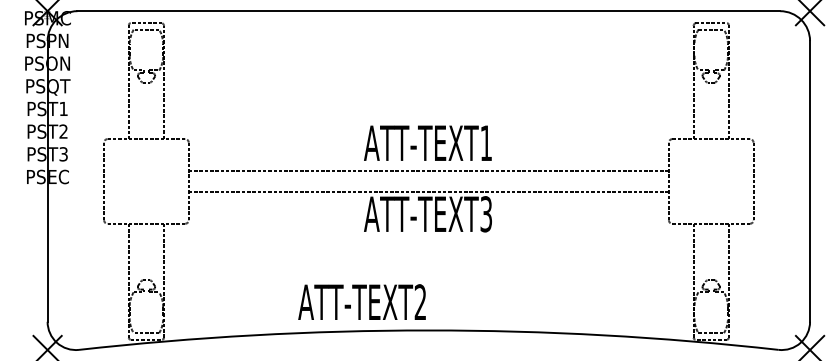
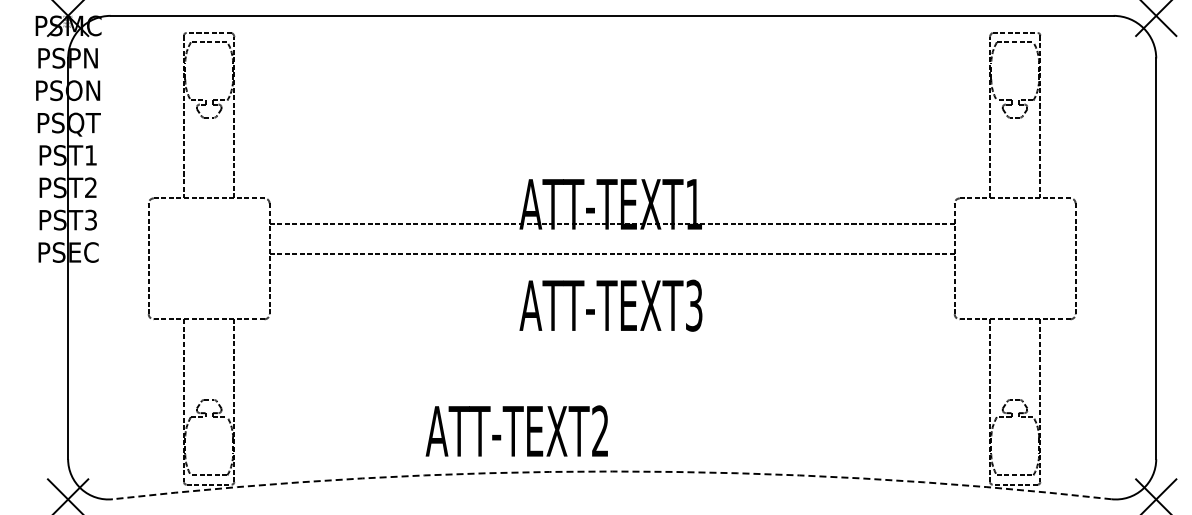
line: (428, 170) -> (611, 223), moved
line: (428, 191) -> (611, 253), moved
arc: (429, 330) -> (612, 471), solid -> dashed

